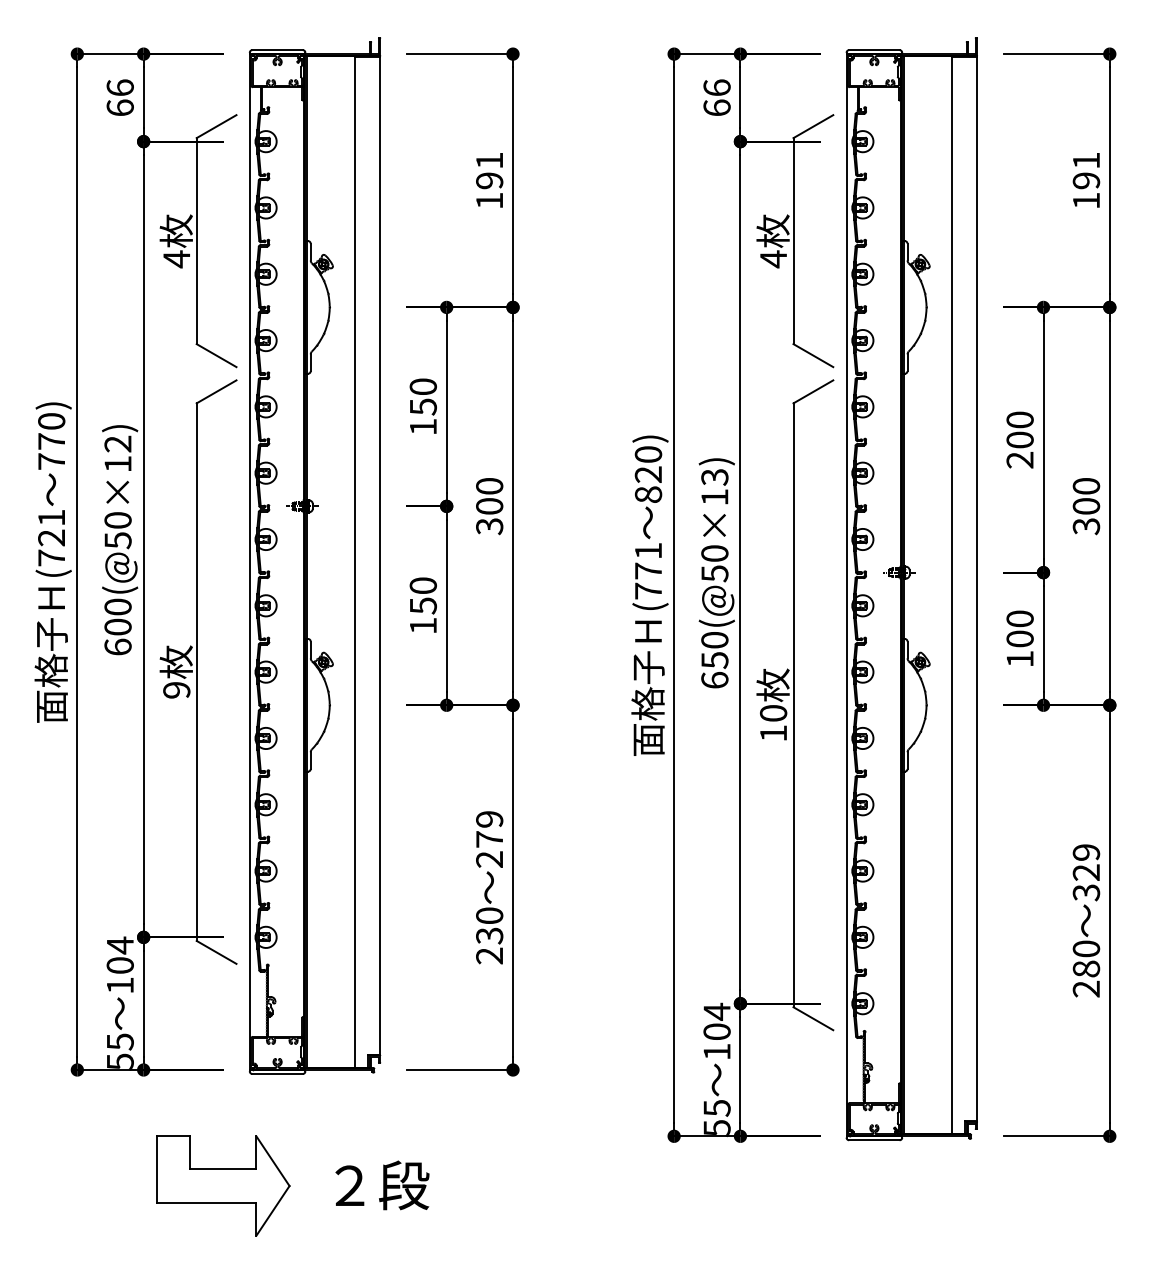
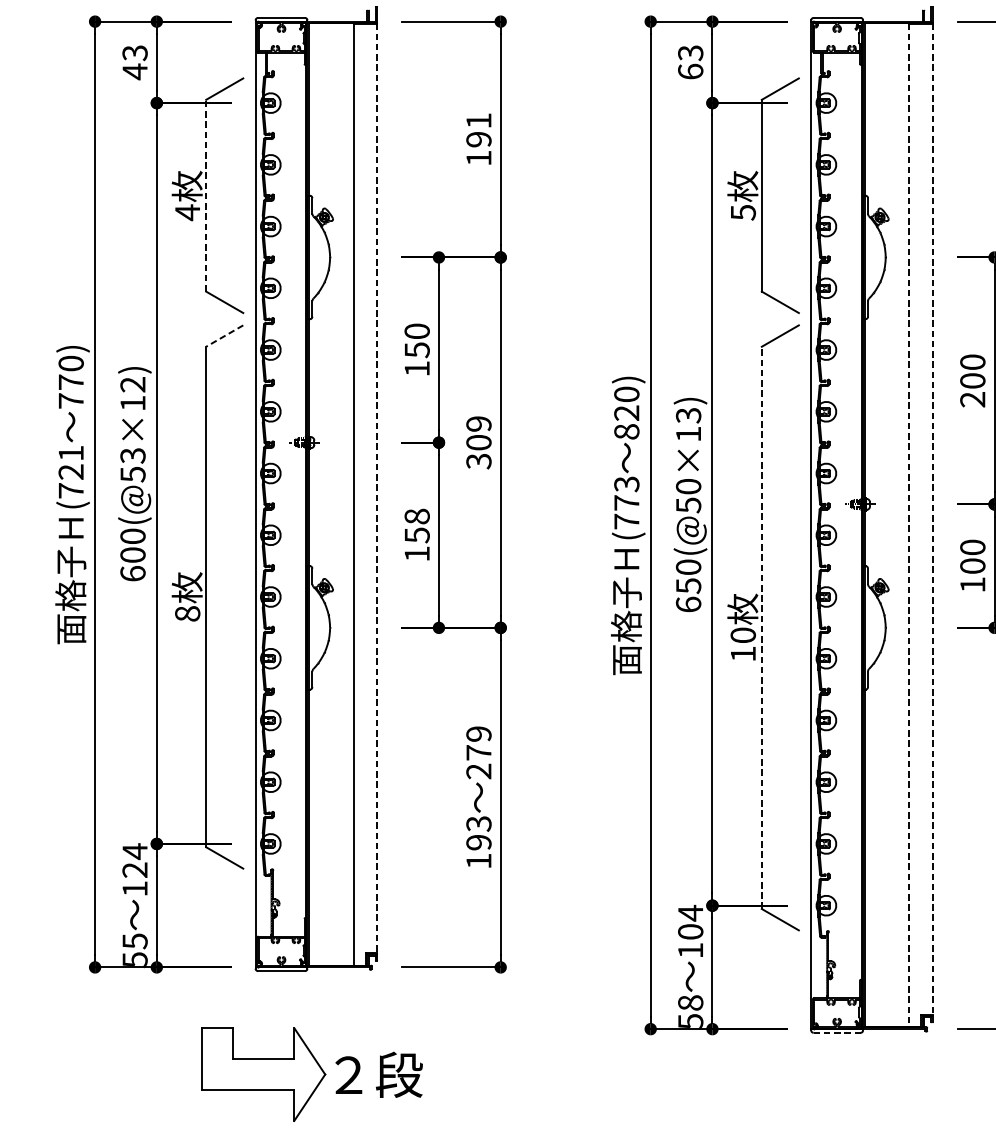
text: (716, 87) -> (690, 52), 66 -> 63
text: (119, 98) -> (134, 62), 66 -> 43
line: (196, 240) -> (206, 195), solid -> dashed
text: (773, 259) -> (743, 212), 4 -> 5
line: (216, 391) -> (224, 335), solid -> dashed
text: (489, 486) -> (478, 424), 300 -> 309
text: (117, 520) -> (132, 455), 600(@50×12) -> 600(@53×12)
text: (648, 551) -> (626, 484), (771 -> (773
line: (380, 555) -> (377, 488), solid -> dashed
text: (423, 585) -> (417, 516), 150 -> 158
line: (977, 589) -> (933, 520), solid -> dashed
line: (951, 595) -> (908, 525), solid -> dashed
text: (176, 689) -> (187, 613), 9 -> 8
line: (793, 705) -> (761, 628), solid -> dashed
text: (489, 935) -> (478, 842), 230 -> 193
text: (119, 965) -> (134, 870), 104 -> 124
text: (716, 1107) -> (690, 1002), 55 -> 58
line: (874, 1140) -> (837, 1033), solid -> dashed
part: (223, 1185) -> (263, 1074), moved

